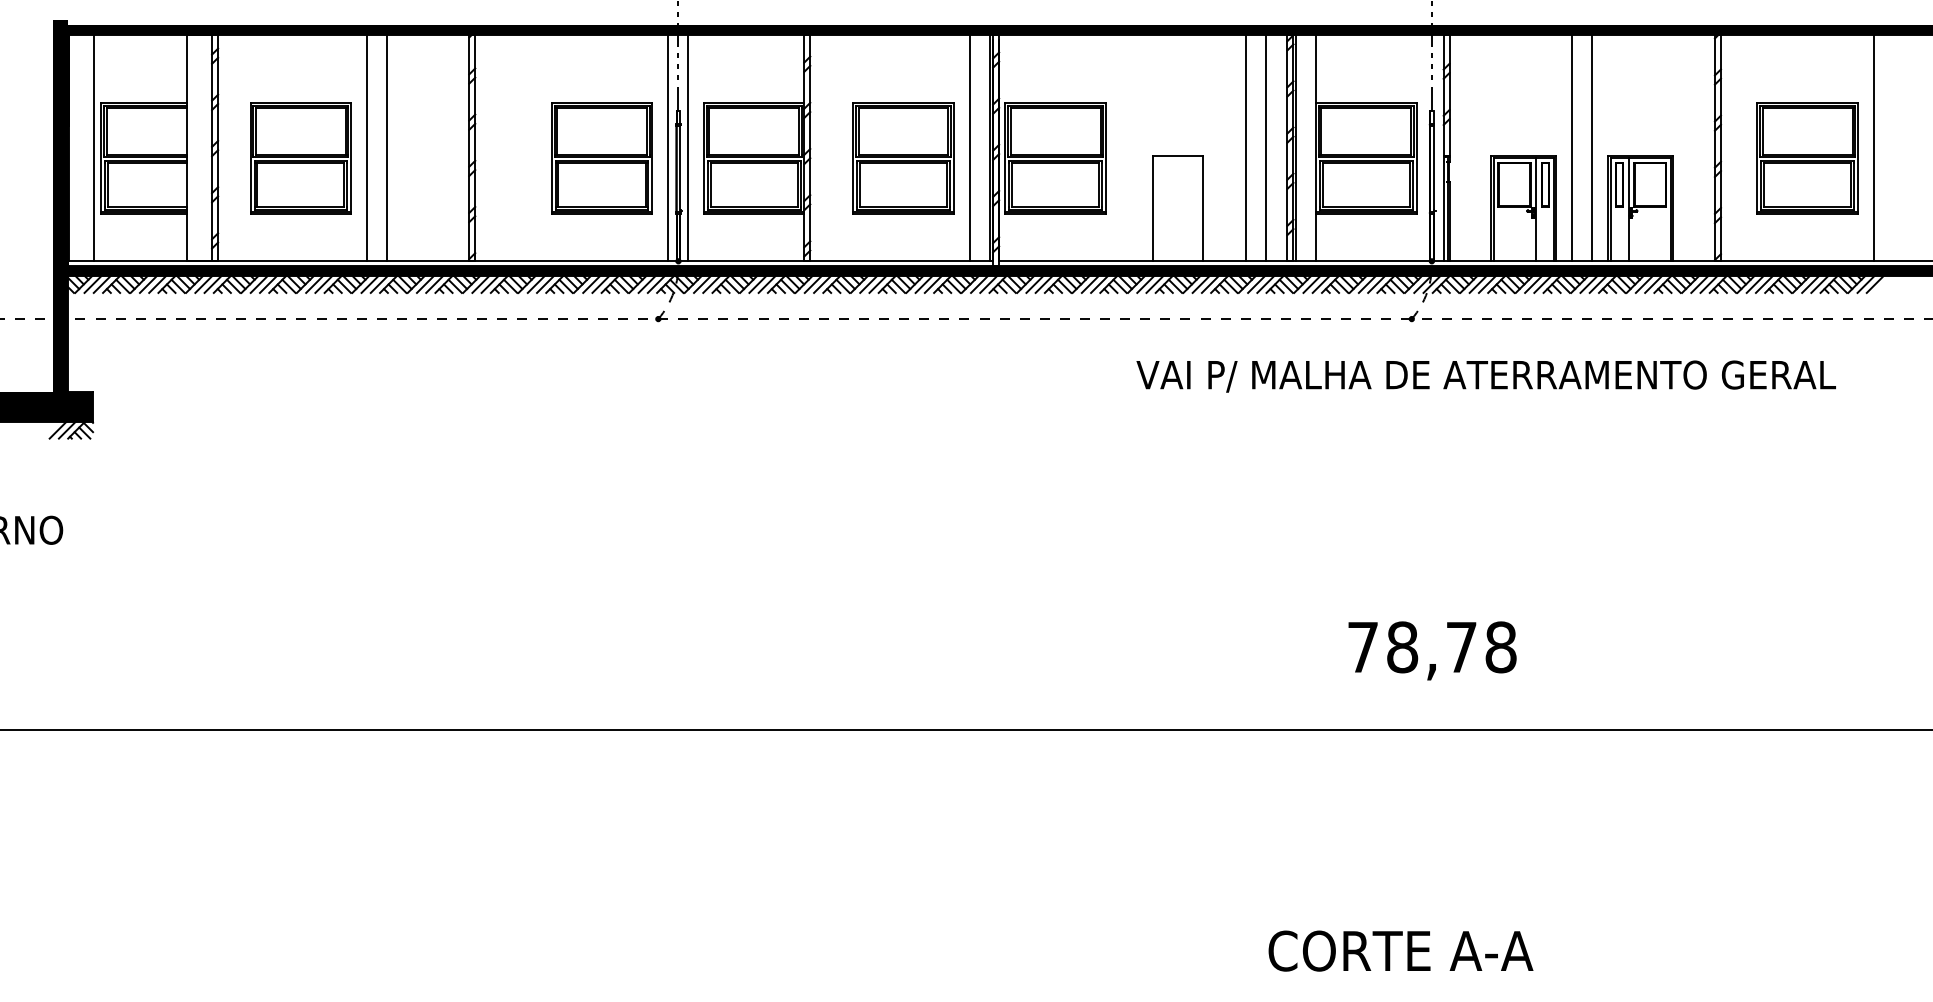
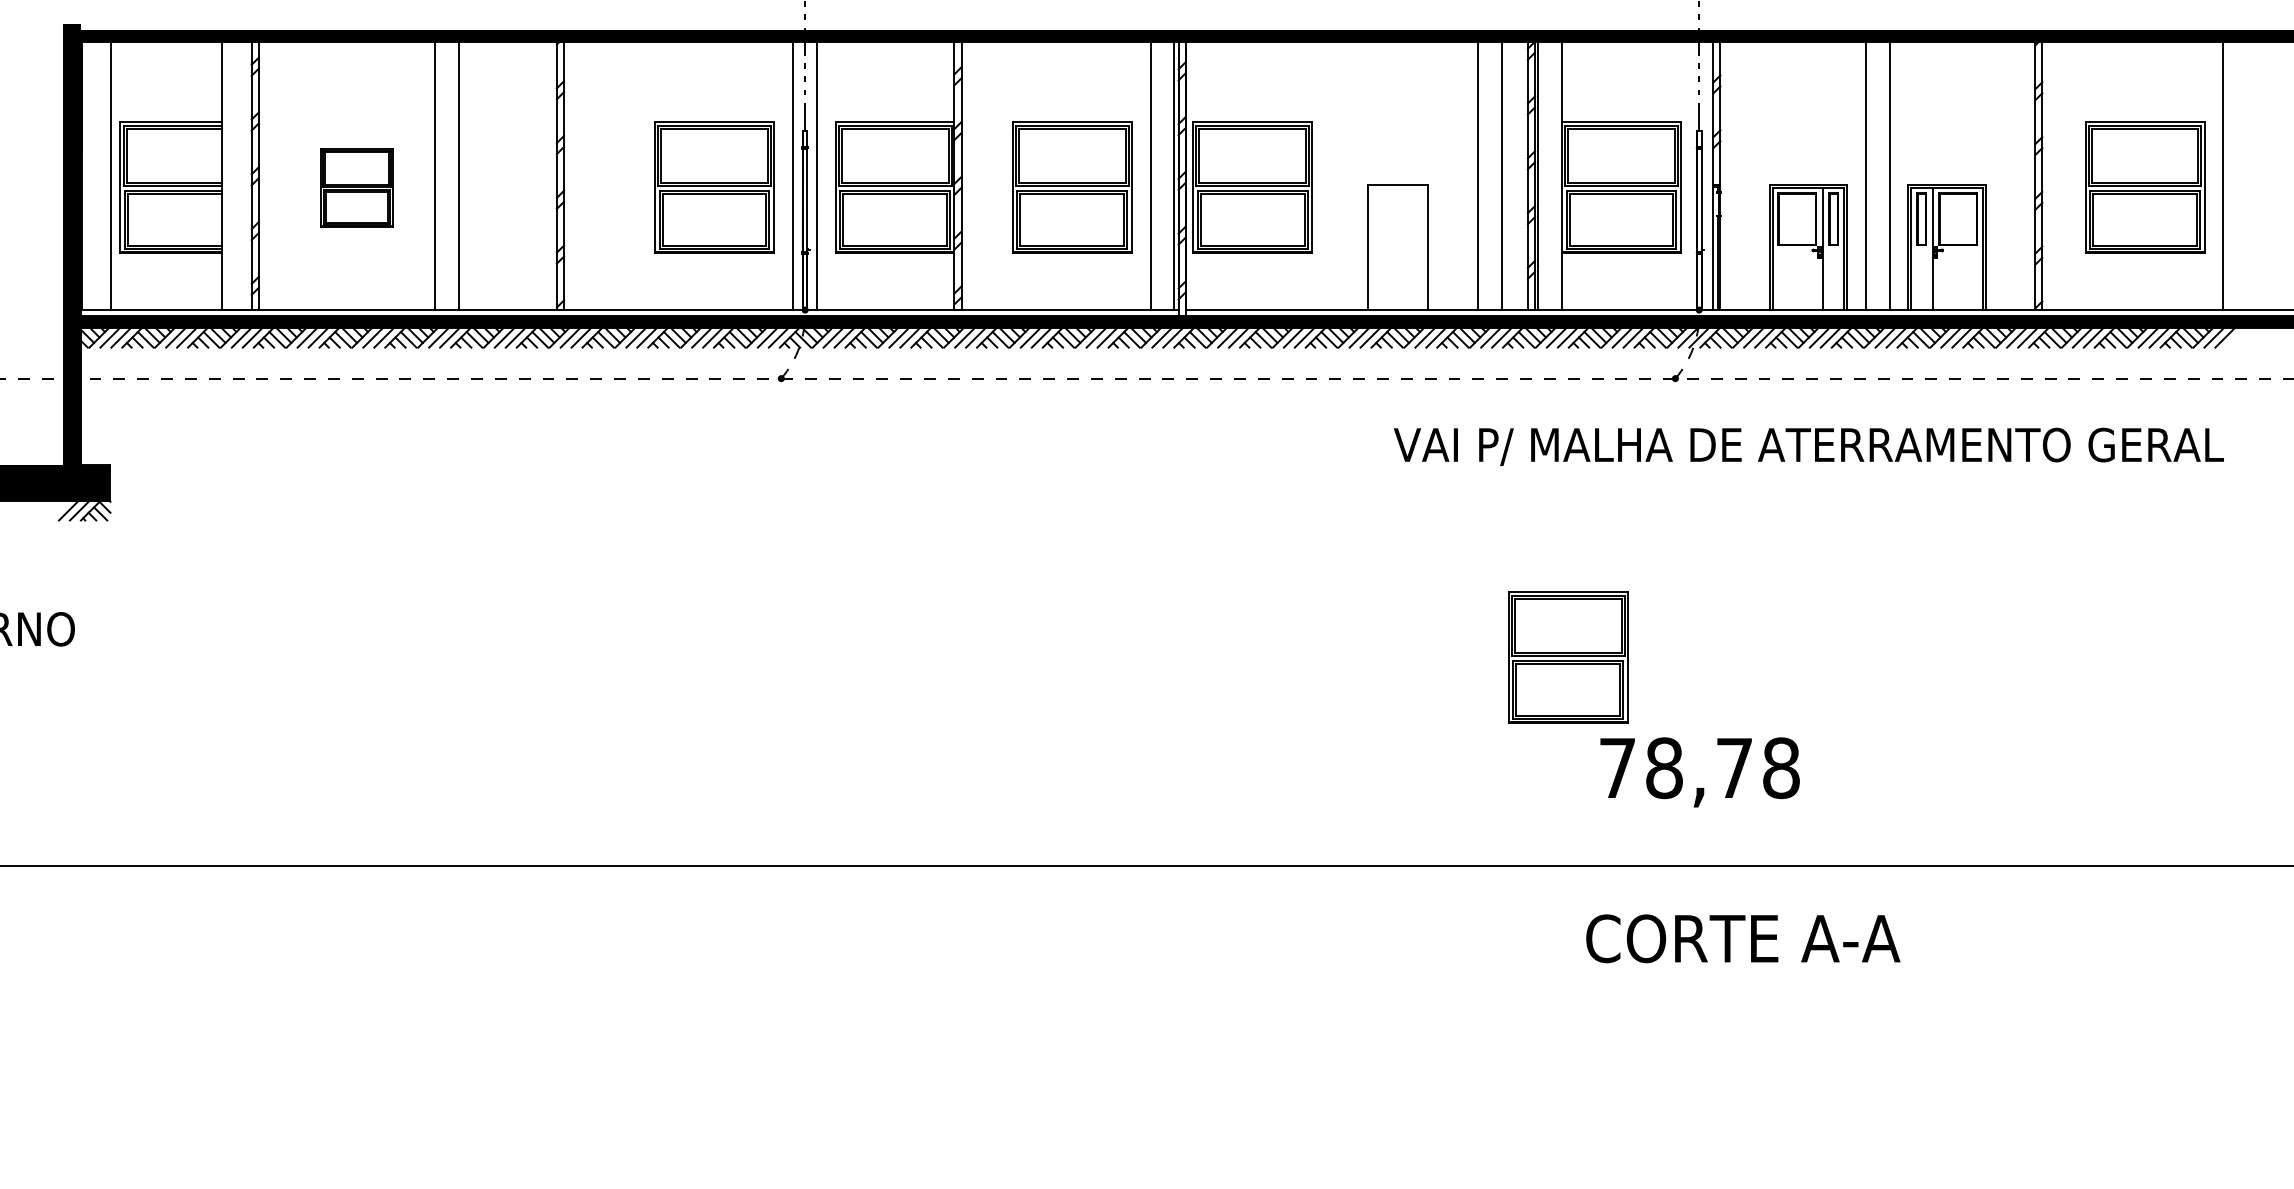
part: (300, 158) -> (356, 188), size x0.6
text: (1485, 376) -> (1807, 446), moved
part: (1321, 554) -> (1568, 657), added
text: (1400, 950) -> (1742, 938), moved

